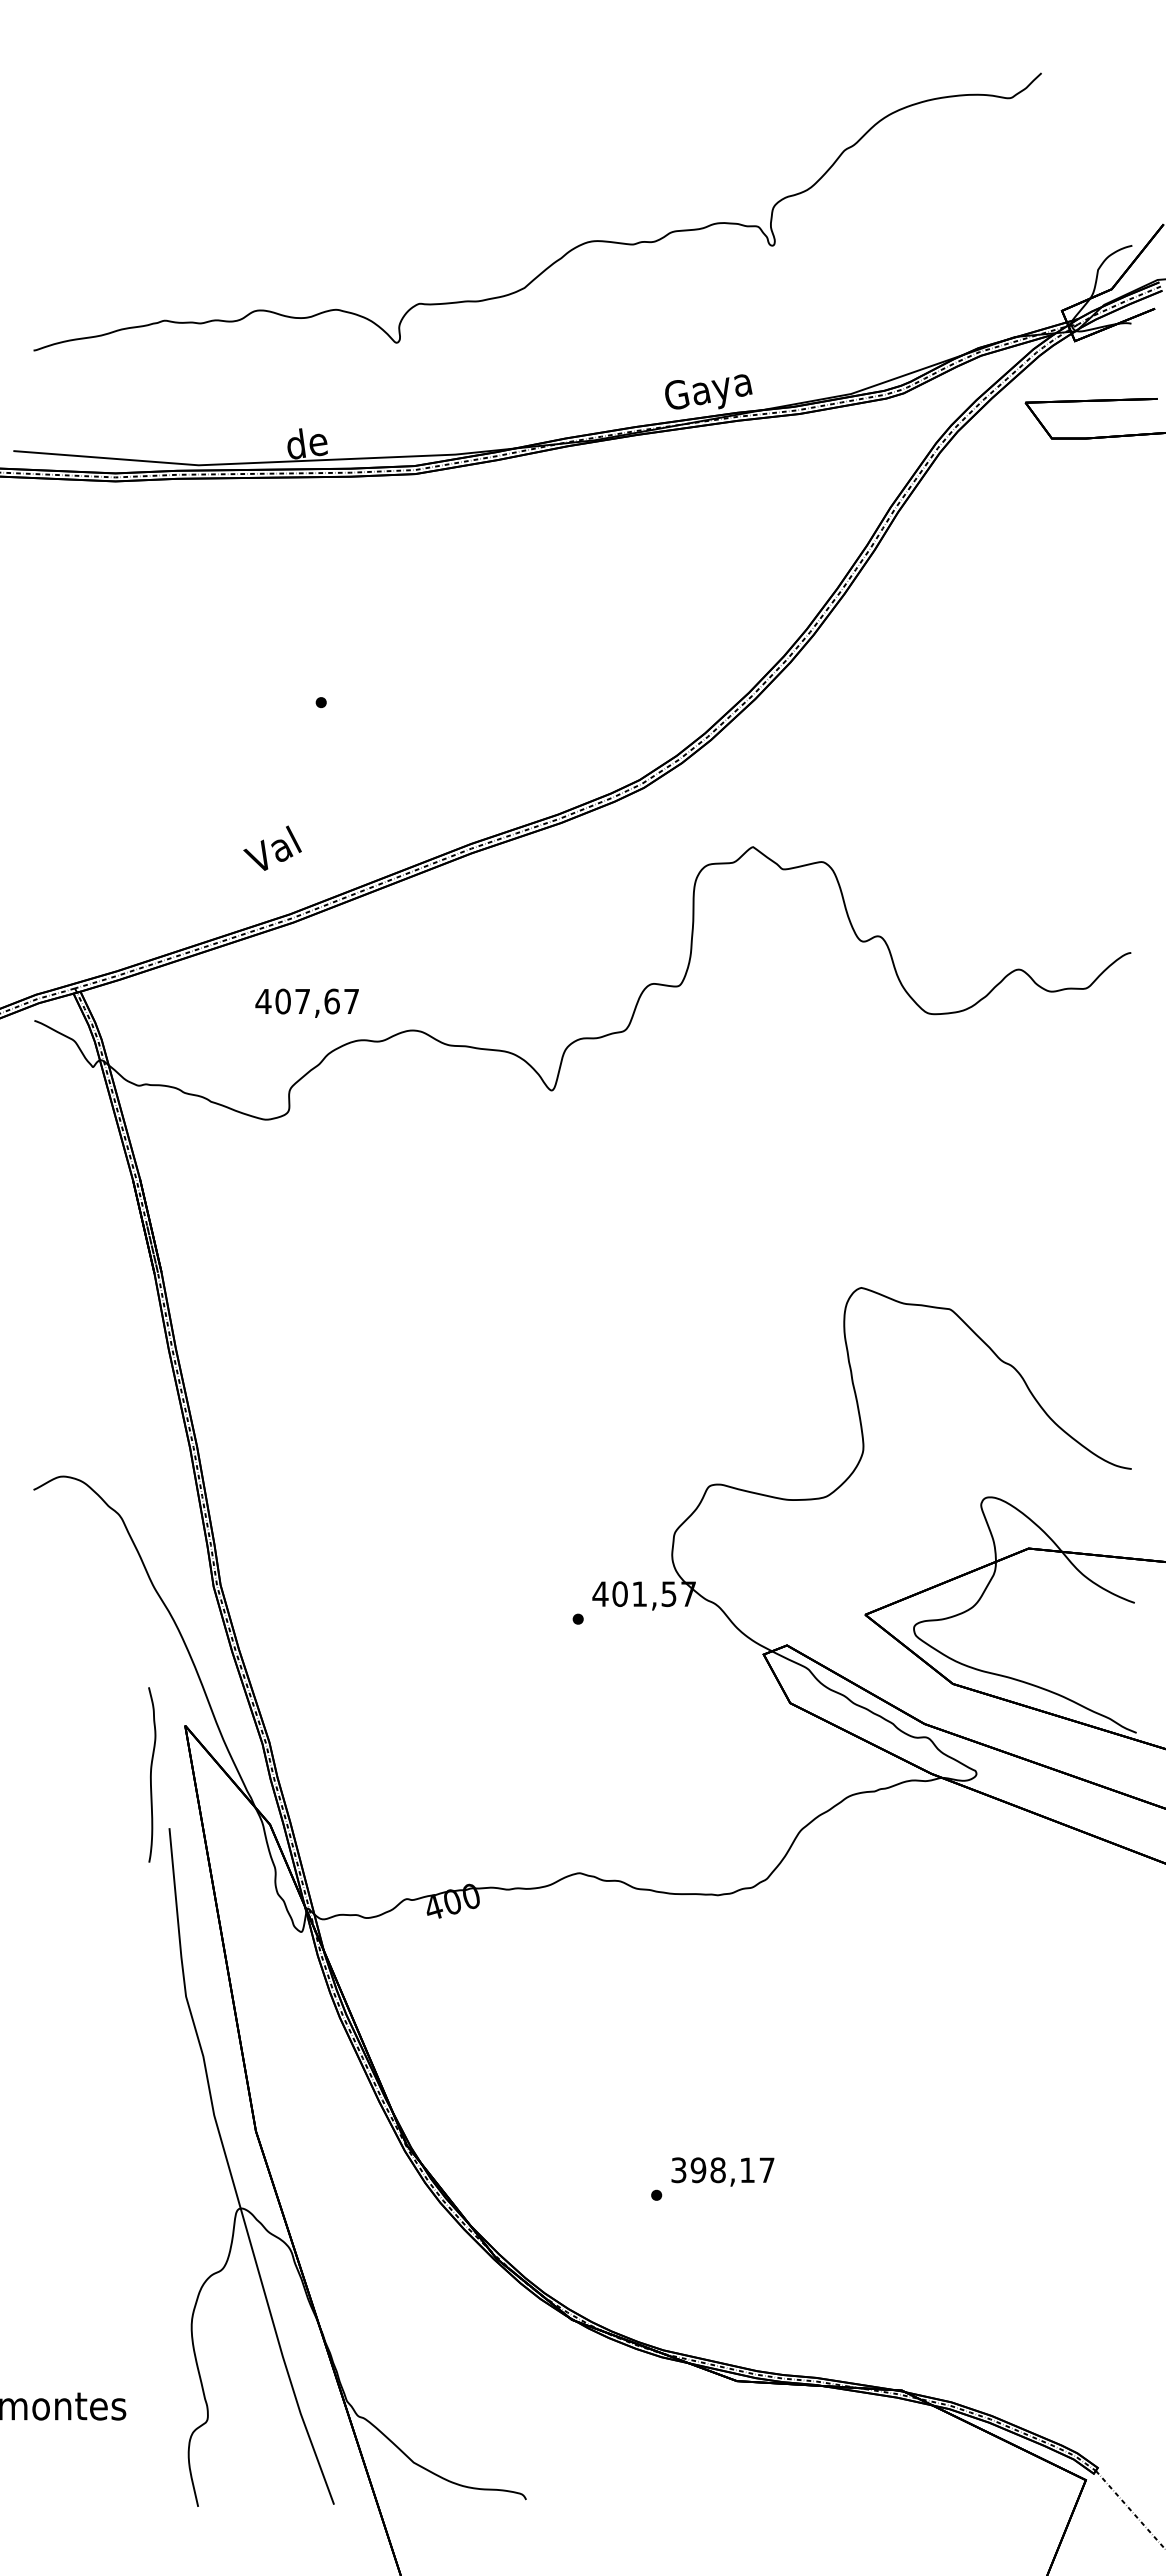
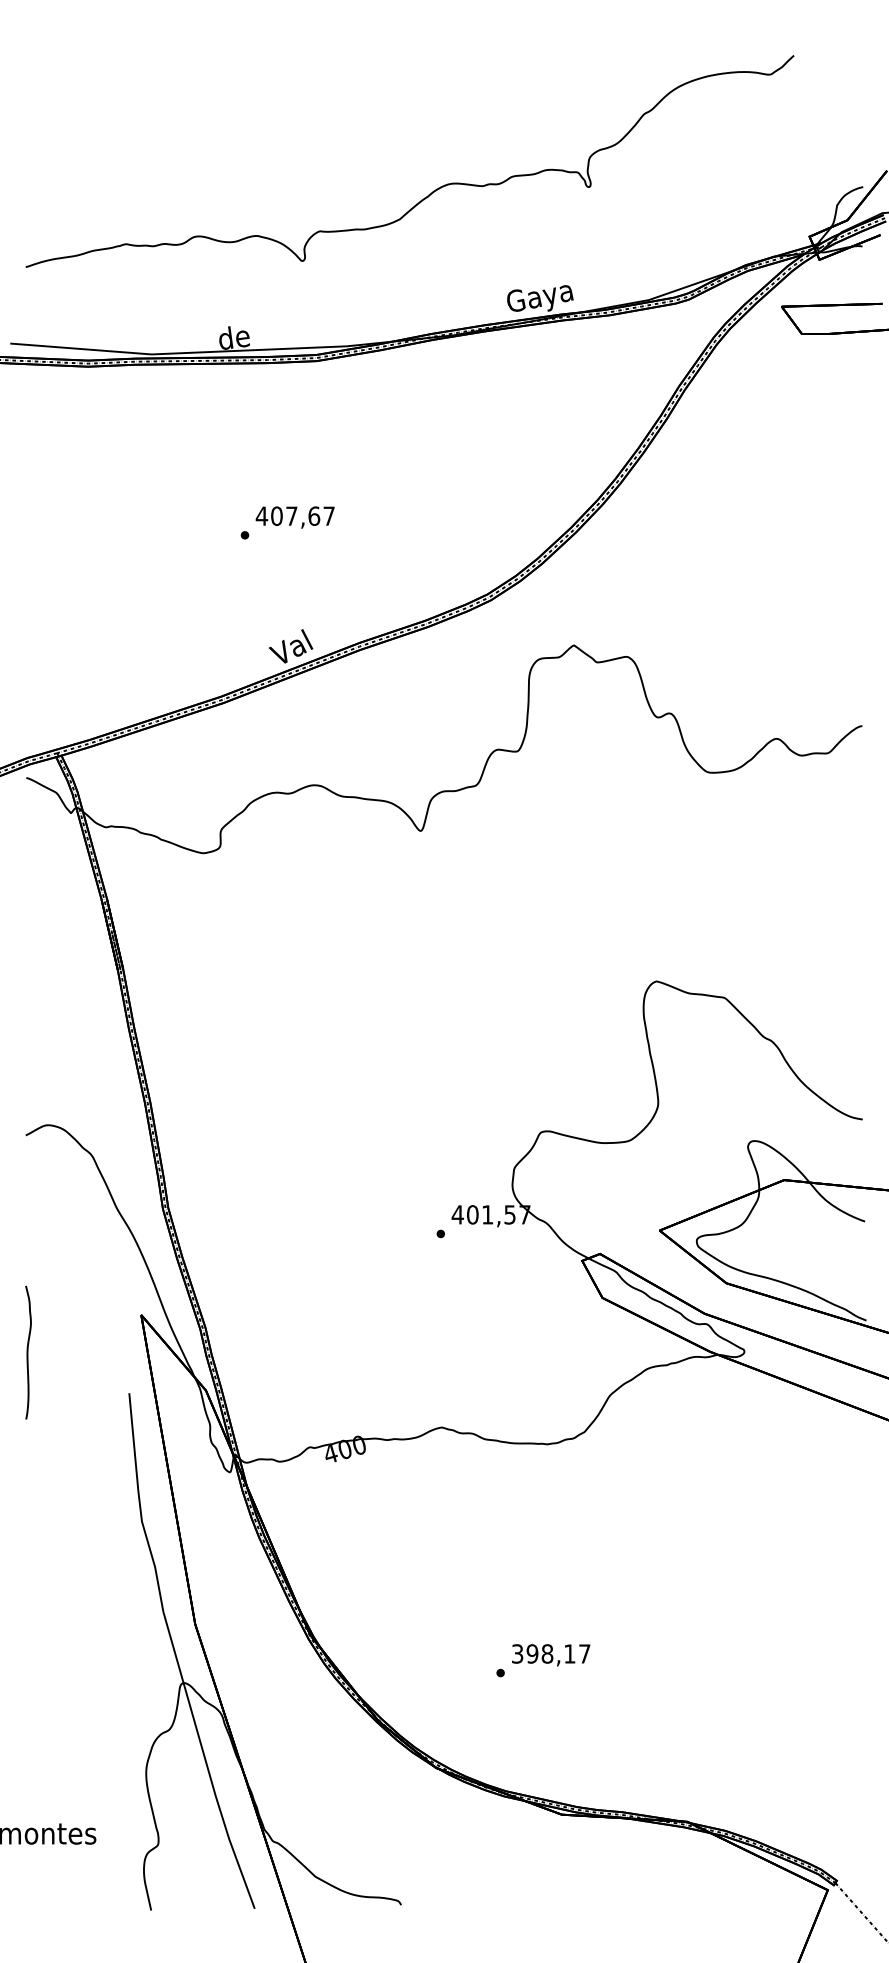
text: (272, 847) -> (290, 645), moved
text: (306, 1002) -> (294, 516), moved
curve: (151, 1774) -> (27, 1352), moved

